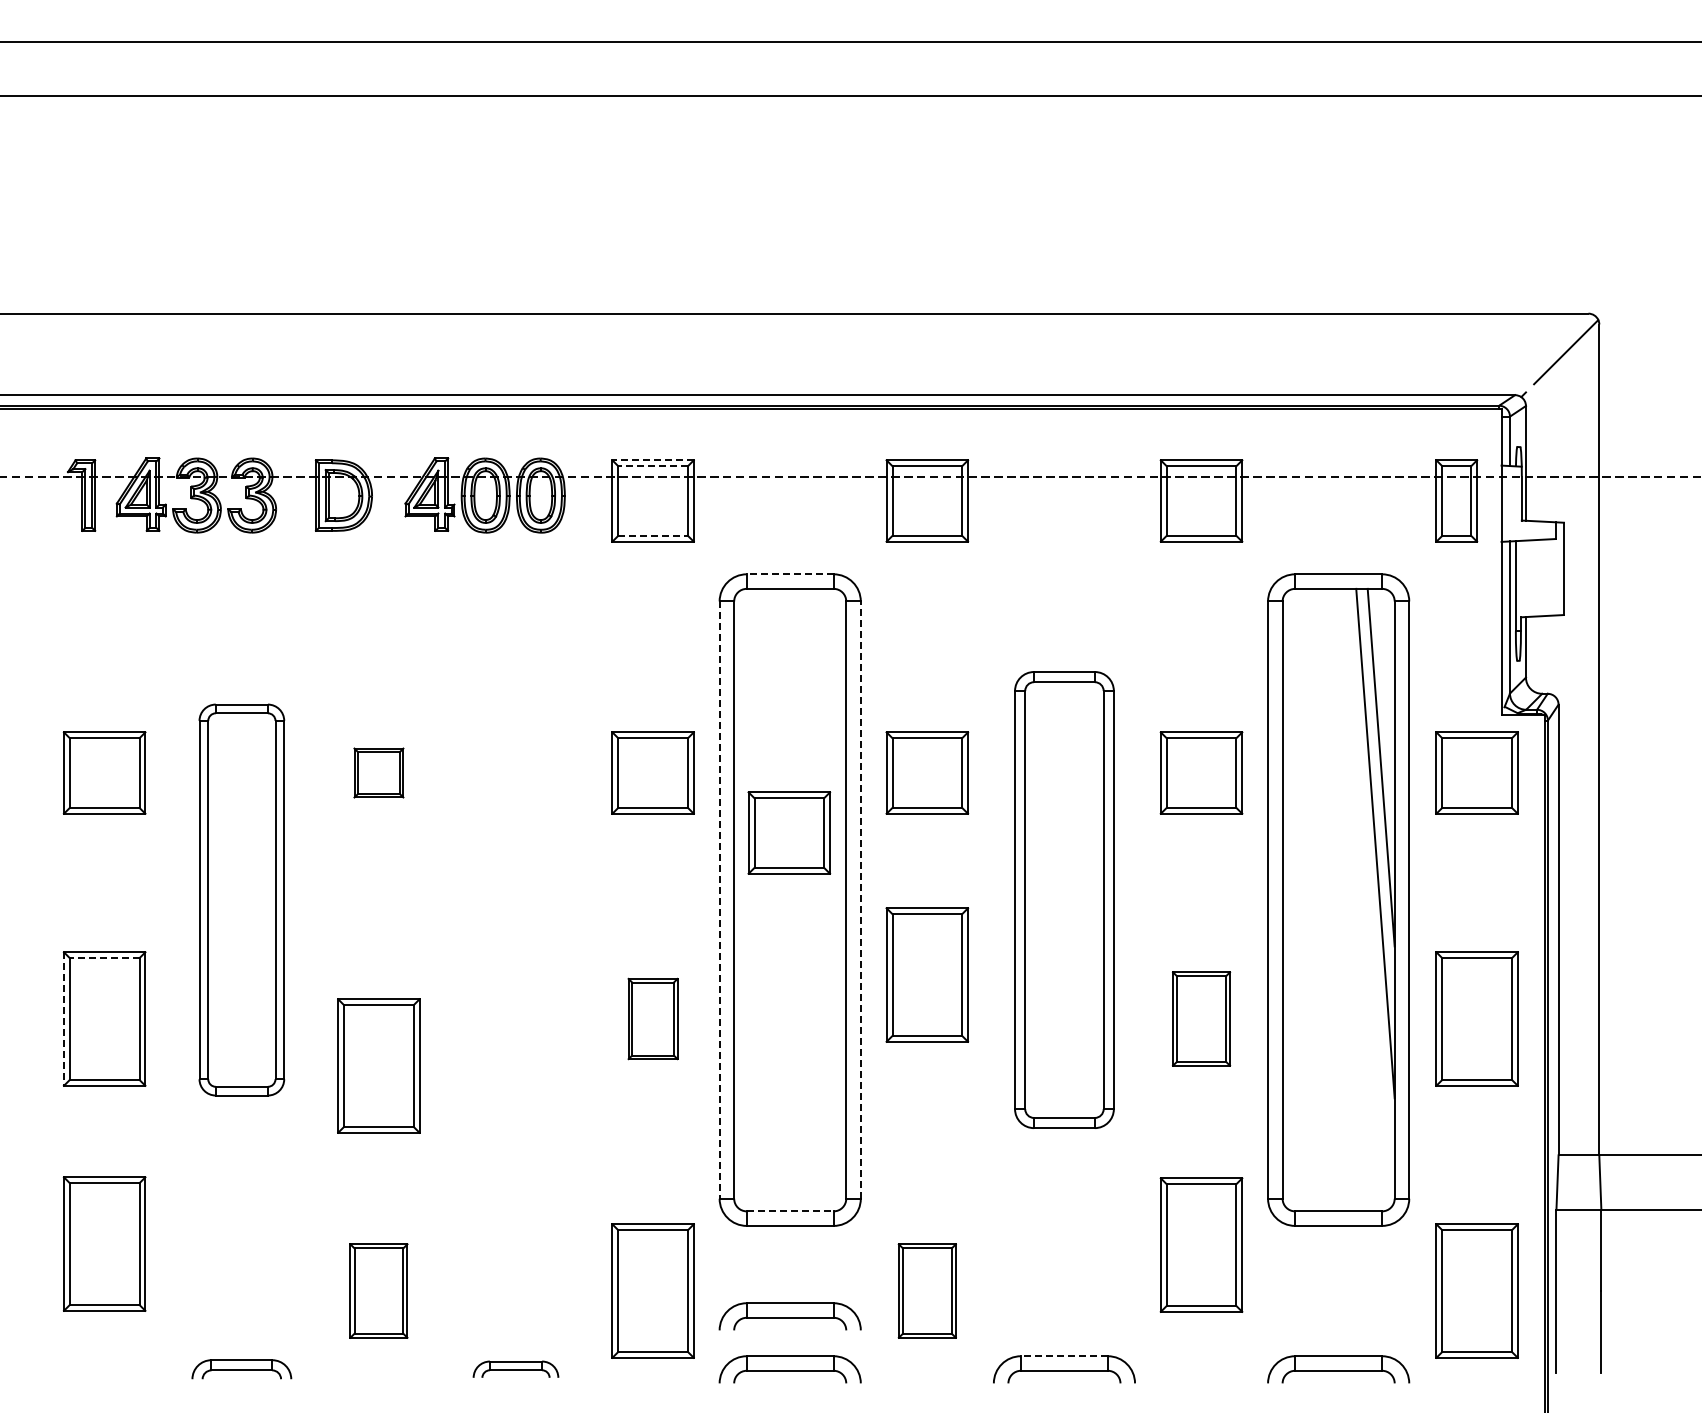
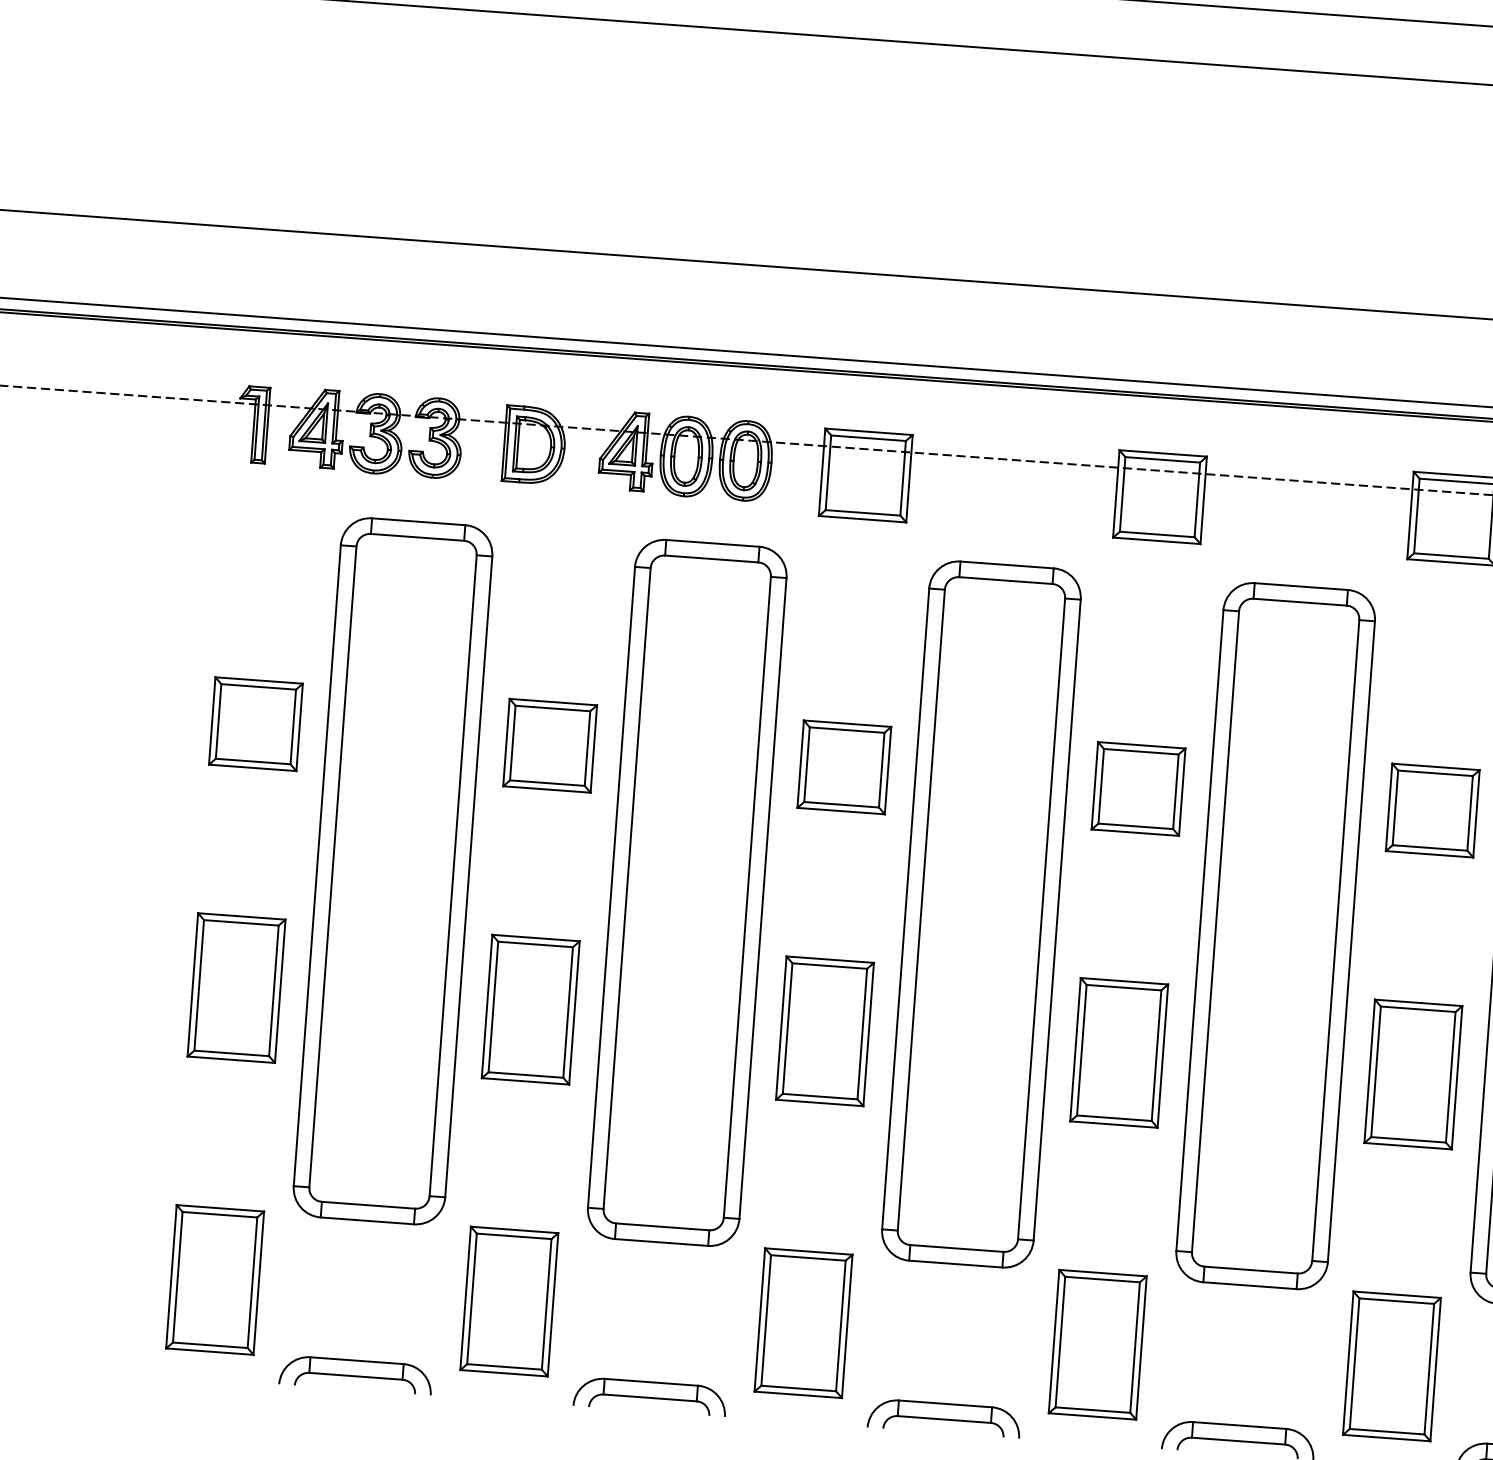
line: (653, 460) -> (869, 432), dashed -> solid
line: (653, 466) -> (868, 438), dashed -> solid
line: (653, 535) -> (863, 512), dashed -> solid
line: (789, 574) -> (1006, 565), dashed -> solid
part: (378, 772) -> (549, 745), size x1.67
part: (789, 832) -> (986, 841), removed
part: (241, 899) -> (392, 870), size x1.67
part: (515, 899) -> (686, 892), added
part: (1064, 899) -> (1275, 935), size x1.43
line: (719, 900) -> (905, 909), dashed -> solid
line: (860, 900) -> (1056, 920), dashed -> solid
line: (104, 958) -> (241, 923), dashed -> solid
part: (927, 974) -> (1119, 1052), moved
part: (652, 1018) -> (824, 1030), size x1.67
part: (1201, 1018) -> (1413, 1073), size x1.43
line: (63, 1019) -> (192, 985), dashed -> solid
part: (378, 1065) -> (530, 1009), moved
line: (790, 1211) -> (957, 1248), dashed -> solid
part: (104, 1243) -> (214, 1279), moved
part: (1201, 1244) -> (1391, 1365), moved
part: (378, 1290) -> (508, 1300), size x1.43
part: (927, 1290) -> (1097, 1344), size x1.43
part: (789, 1316) -> (947, 1361), removed
line: (1063, 1356) -> (1238, 1425), dashed -> solid
part: (241, 1369) -> (355, 1374), size x1.43
part: (515, 1369) -> (649, 1396), size x1.67

